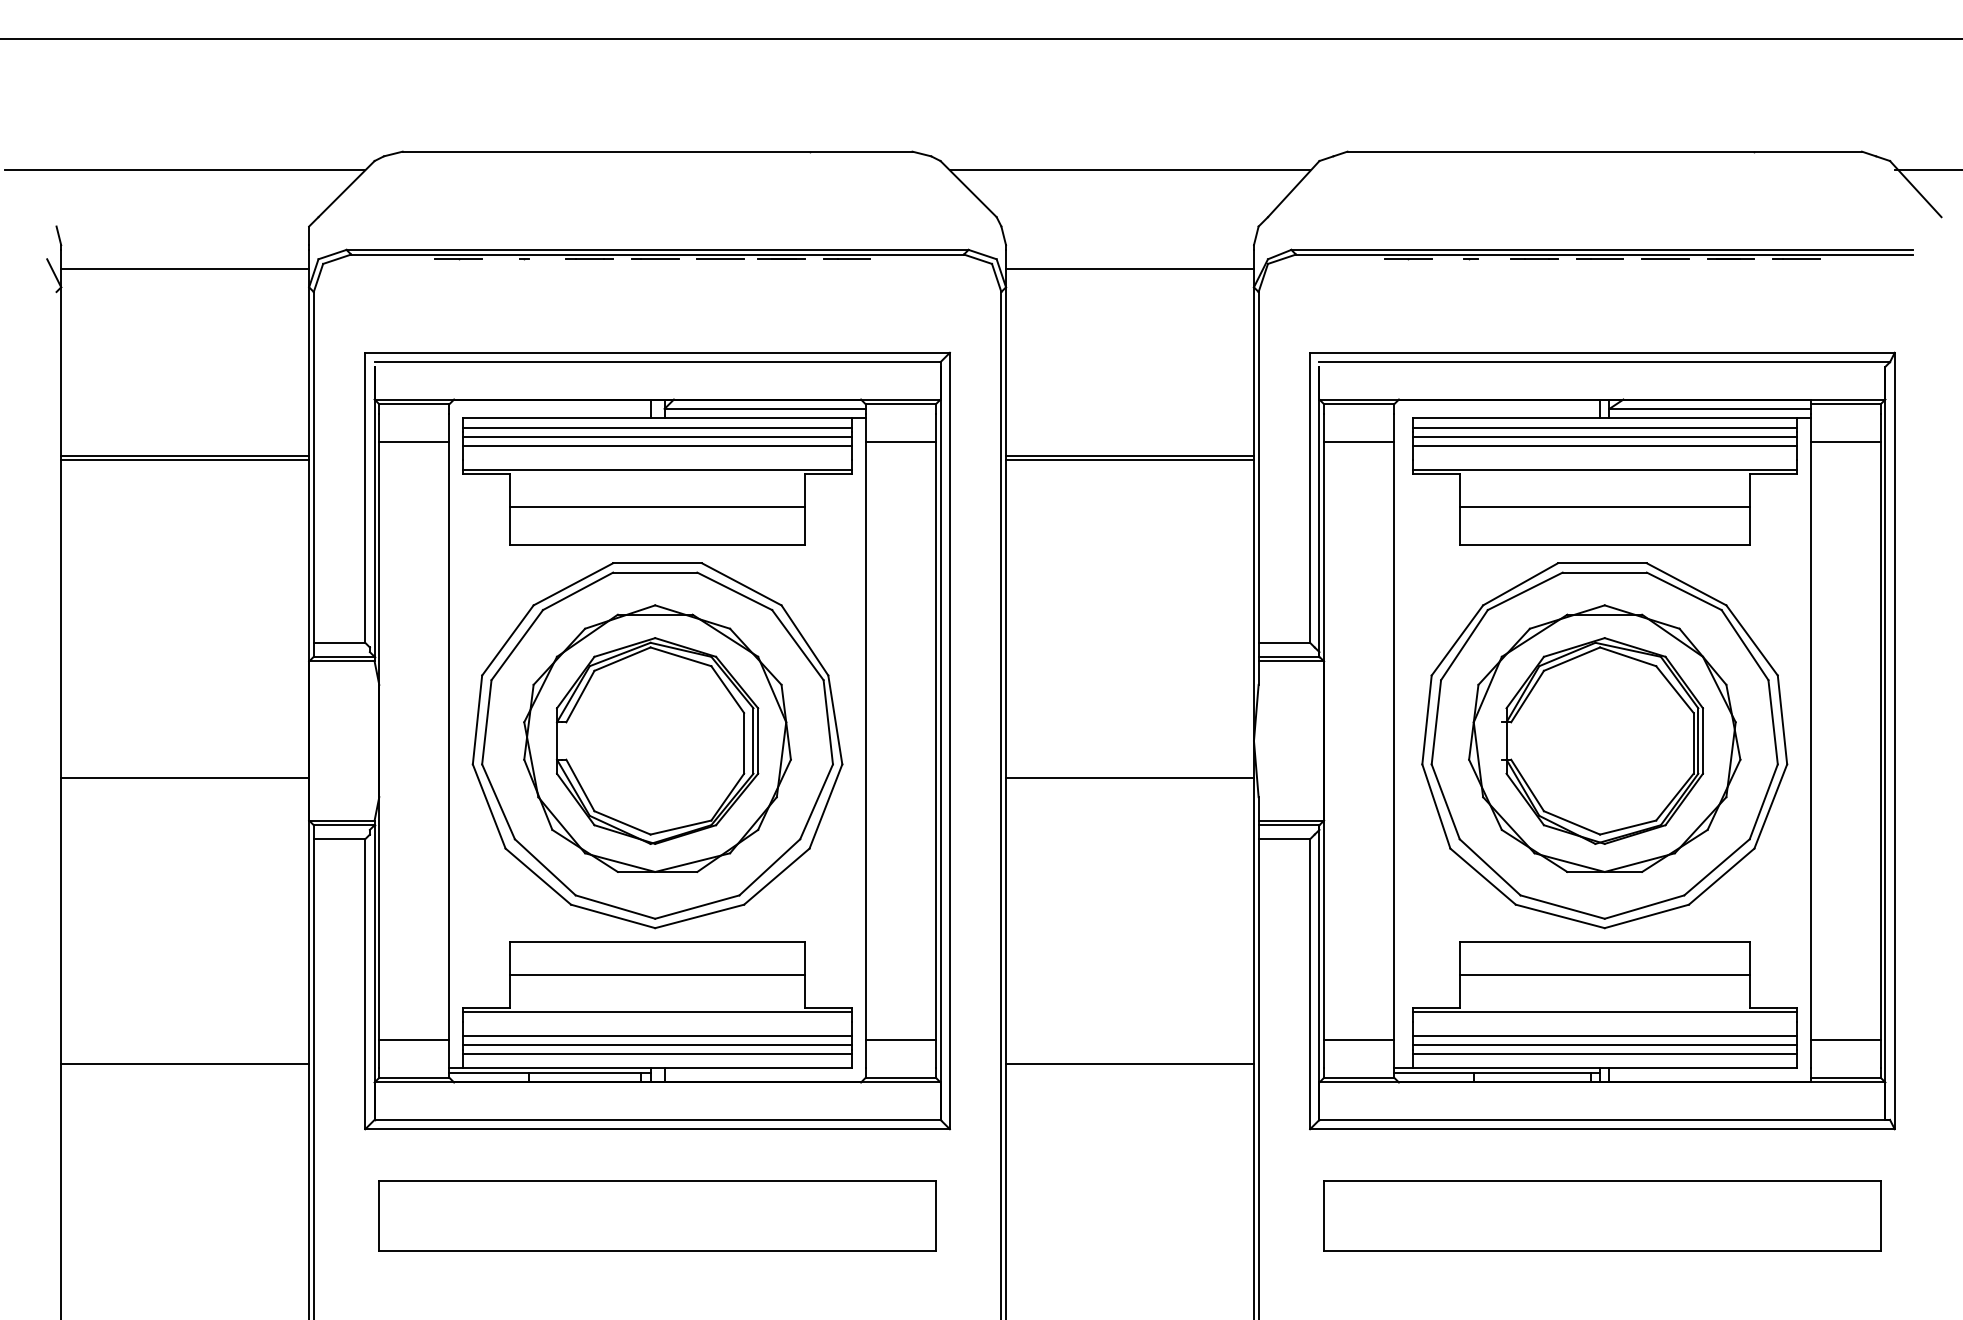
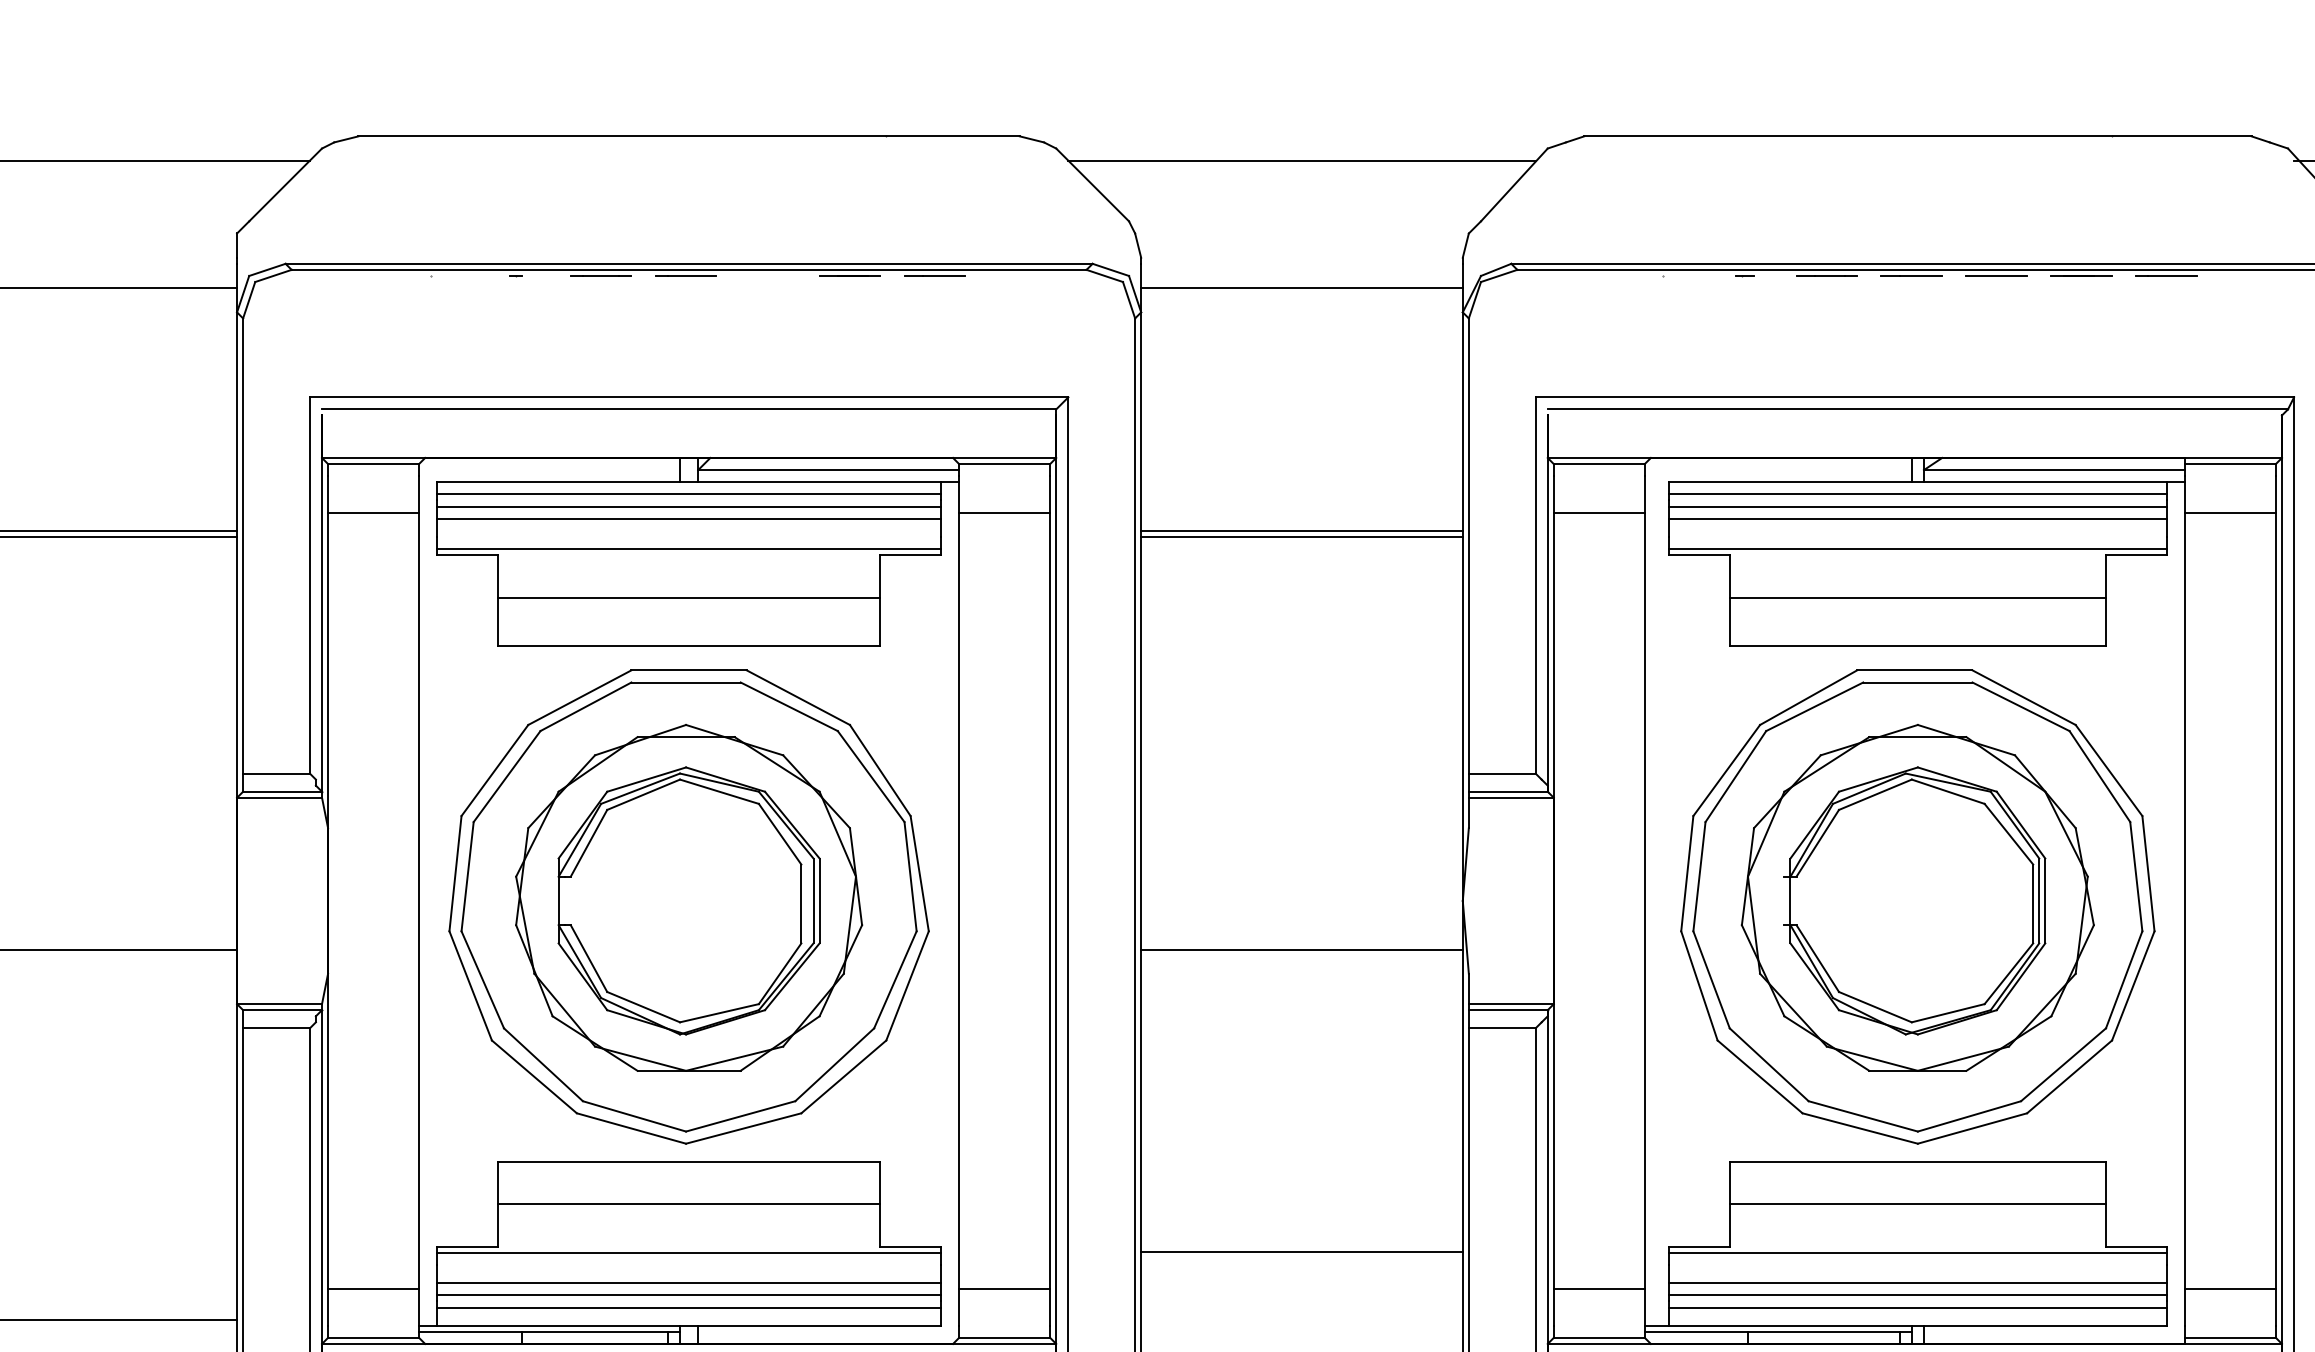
line: (458, 259) -> (430, 276), removed
line: (720, 259) -> (770, 276), removed
line: (1407, 259) -> (1661, 276), removed
line: (1129, 1063) -> (1301, 1251), moved

